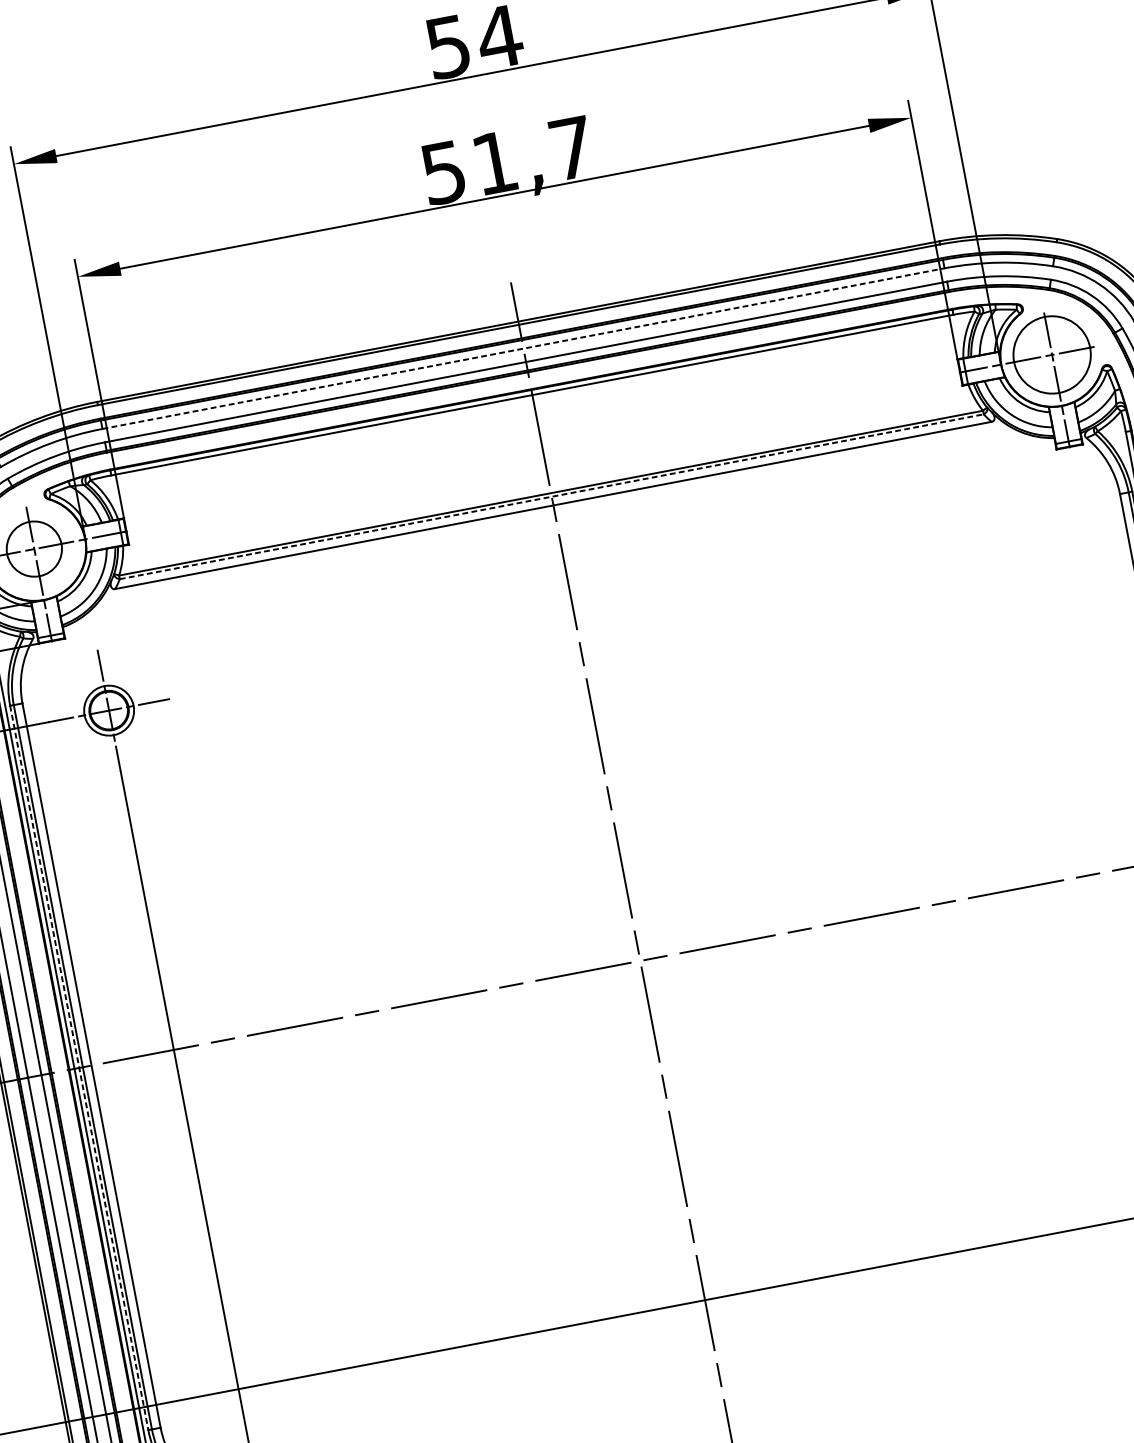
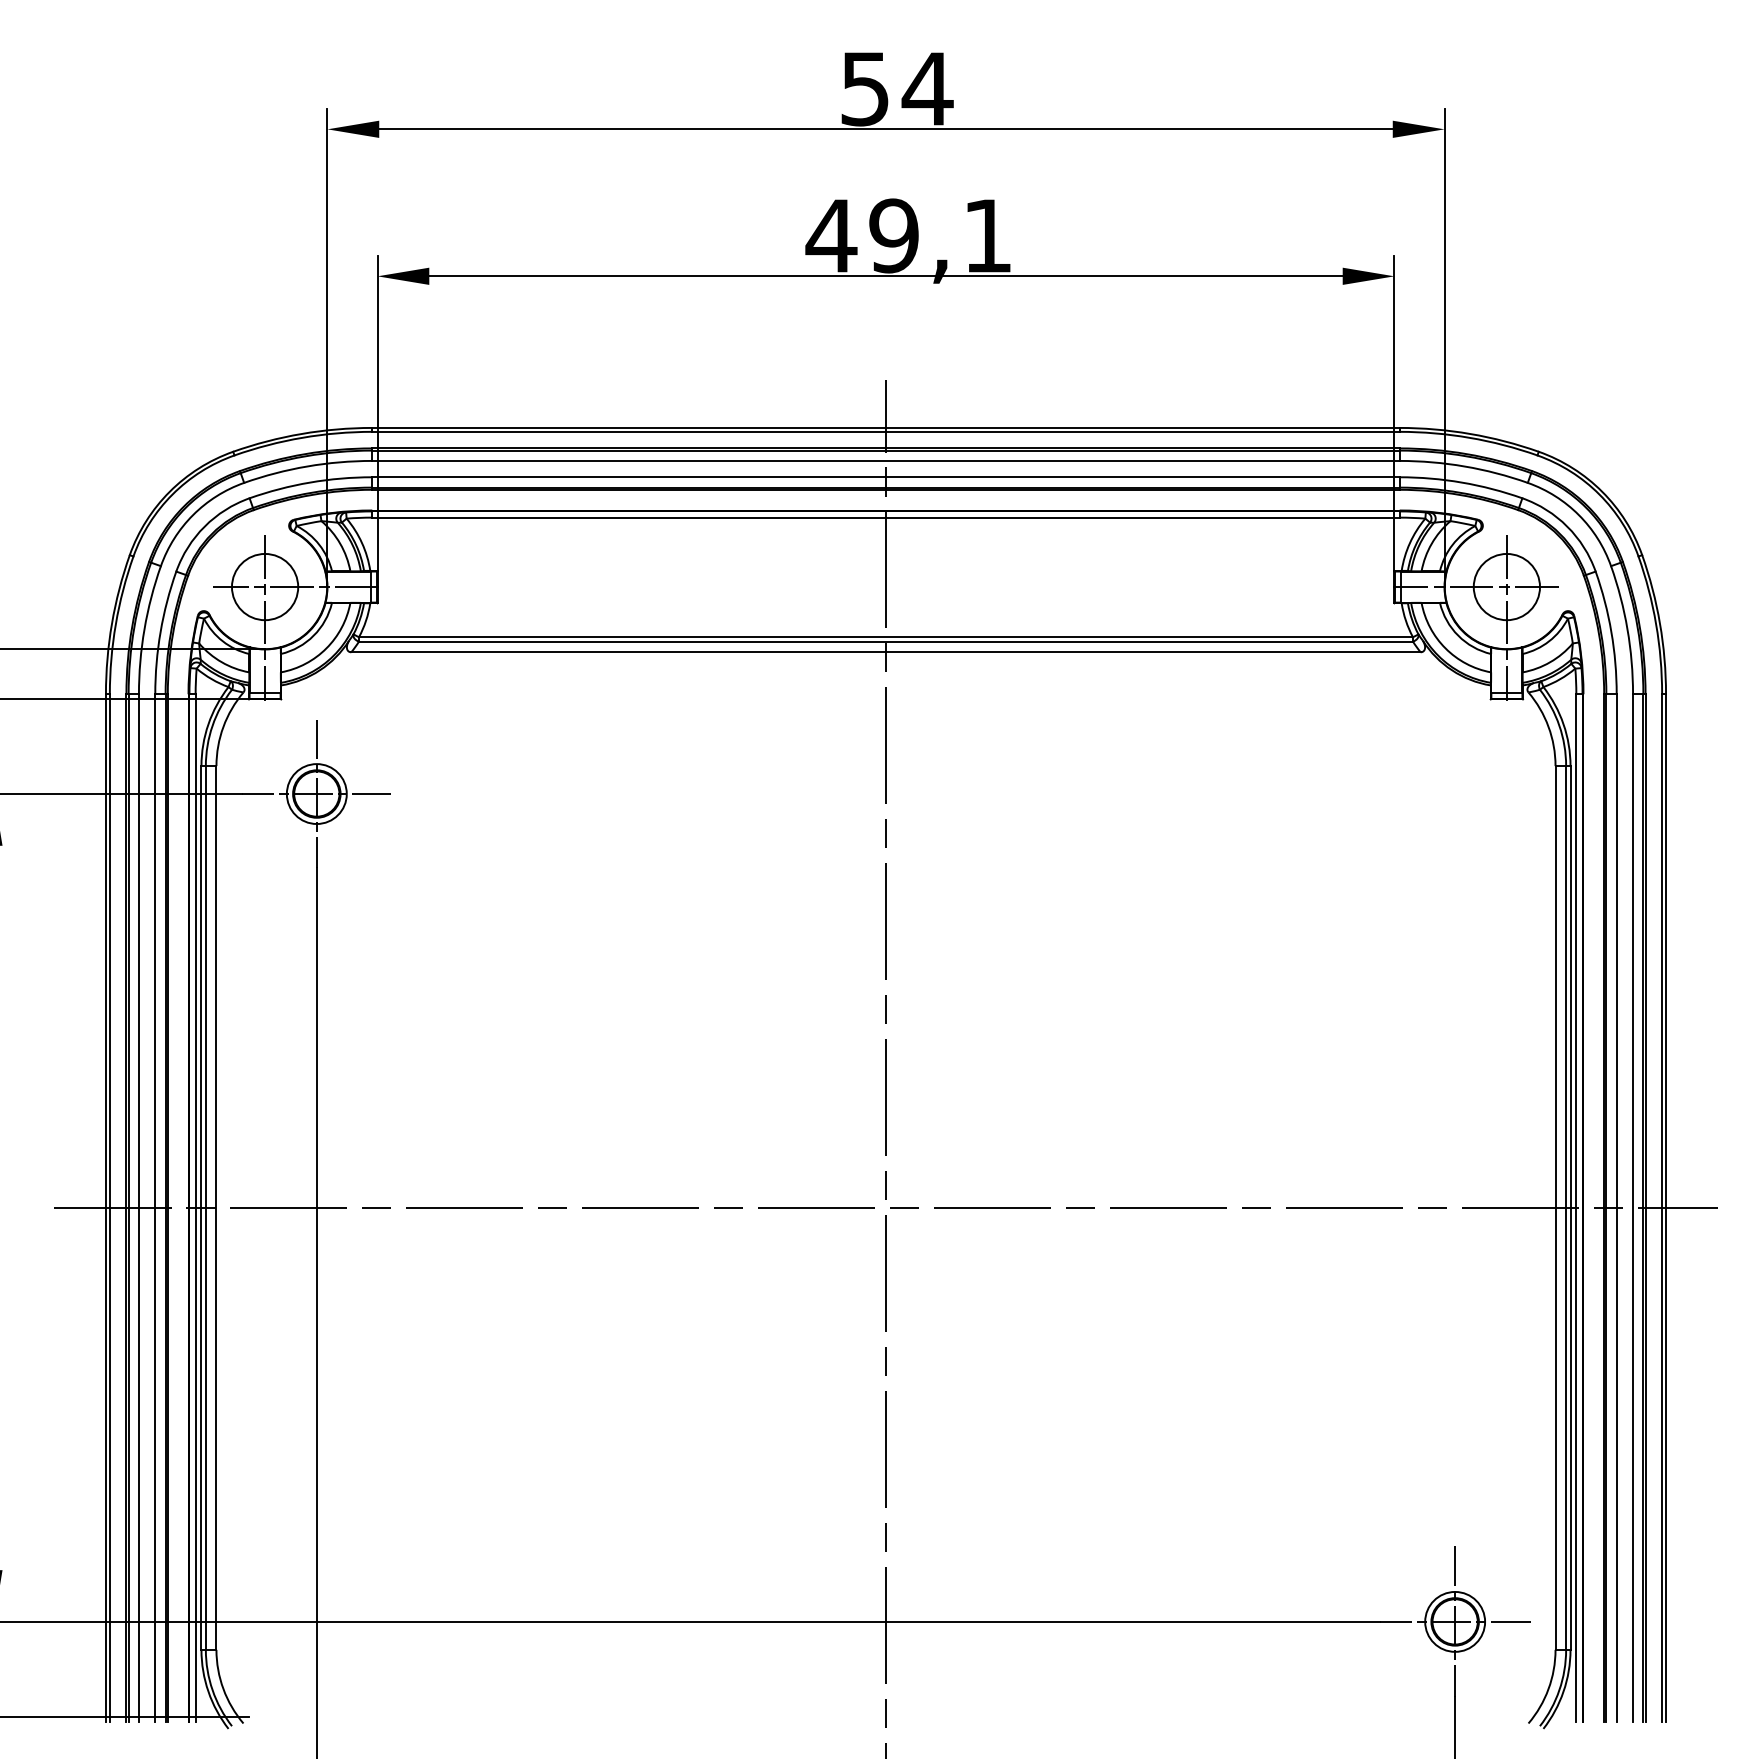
text: (505, 160) -> (907, 235), 51,7 -> 49,1
line: (523, 348) -> (886, 460), dashed -> solid
circle: (1051, 354) -> (1506, 586), size x0.71
line: (552, 496) -> (886, 641), dashed -> solid
line: (79, 1067) -> (201, 1207), dashed -> solid

